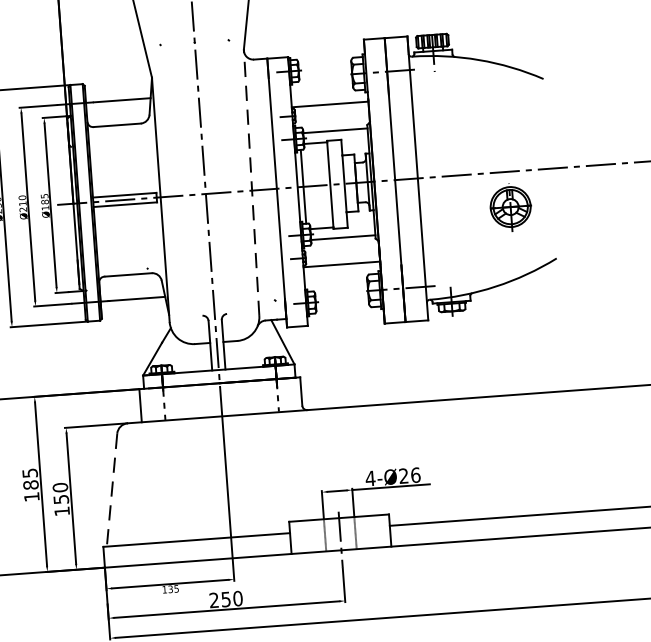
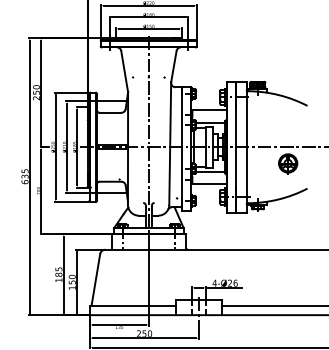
line: (252, 182) -> (170, 143), dashed -> solid
line: (111, 491) -> (95, 280), dashed -> solid

